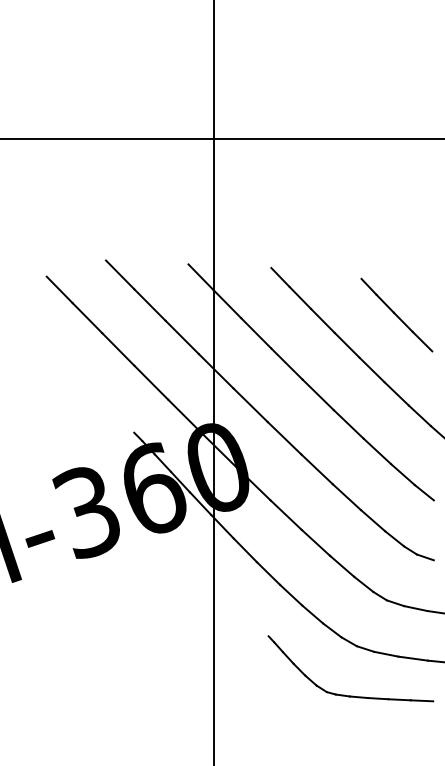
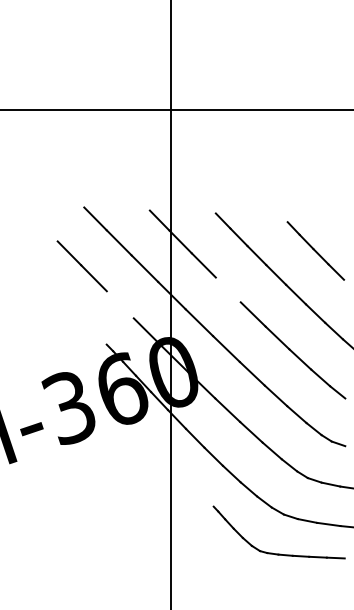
line: (59, 289) -> (47, 230), removed
line: (285, 363) -> (227, 289), removed
line: (150, 382) -> (119, 304), removed

